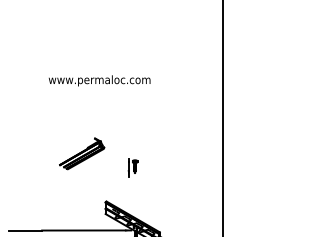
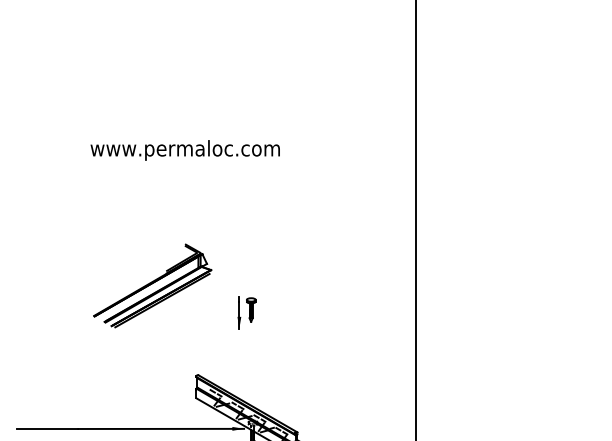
part: (81, 153) -> (151, 285), size x1.43

